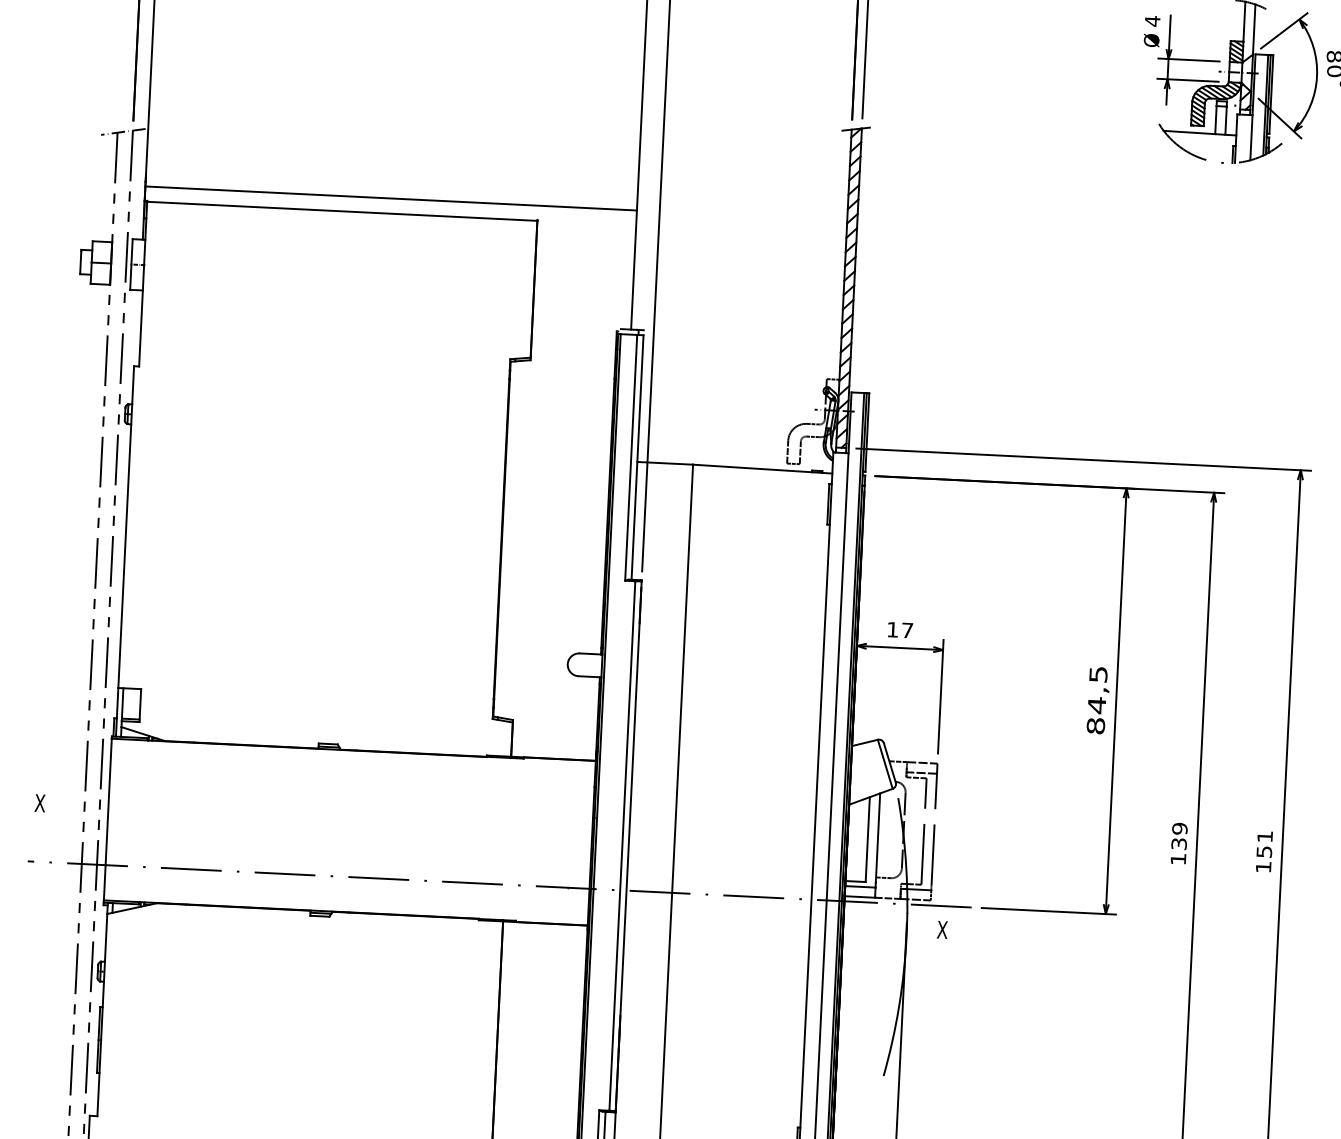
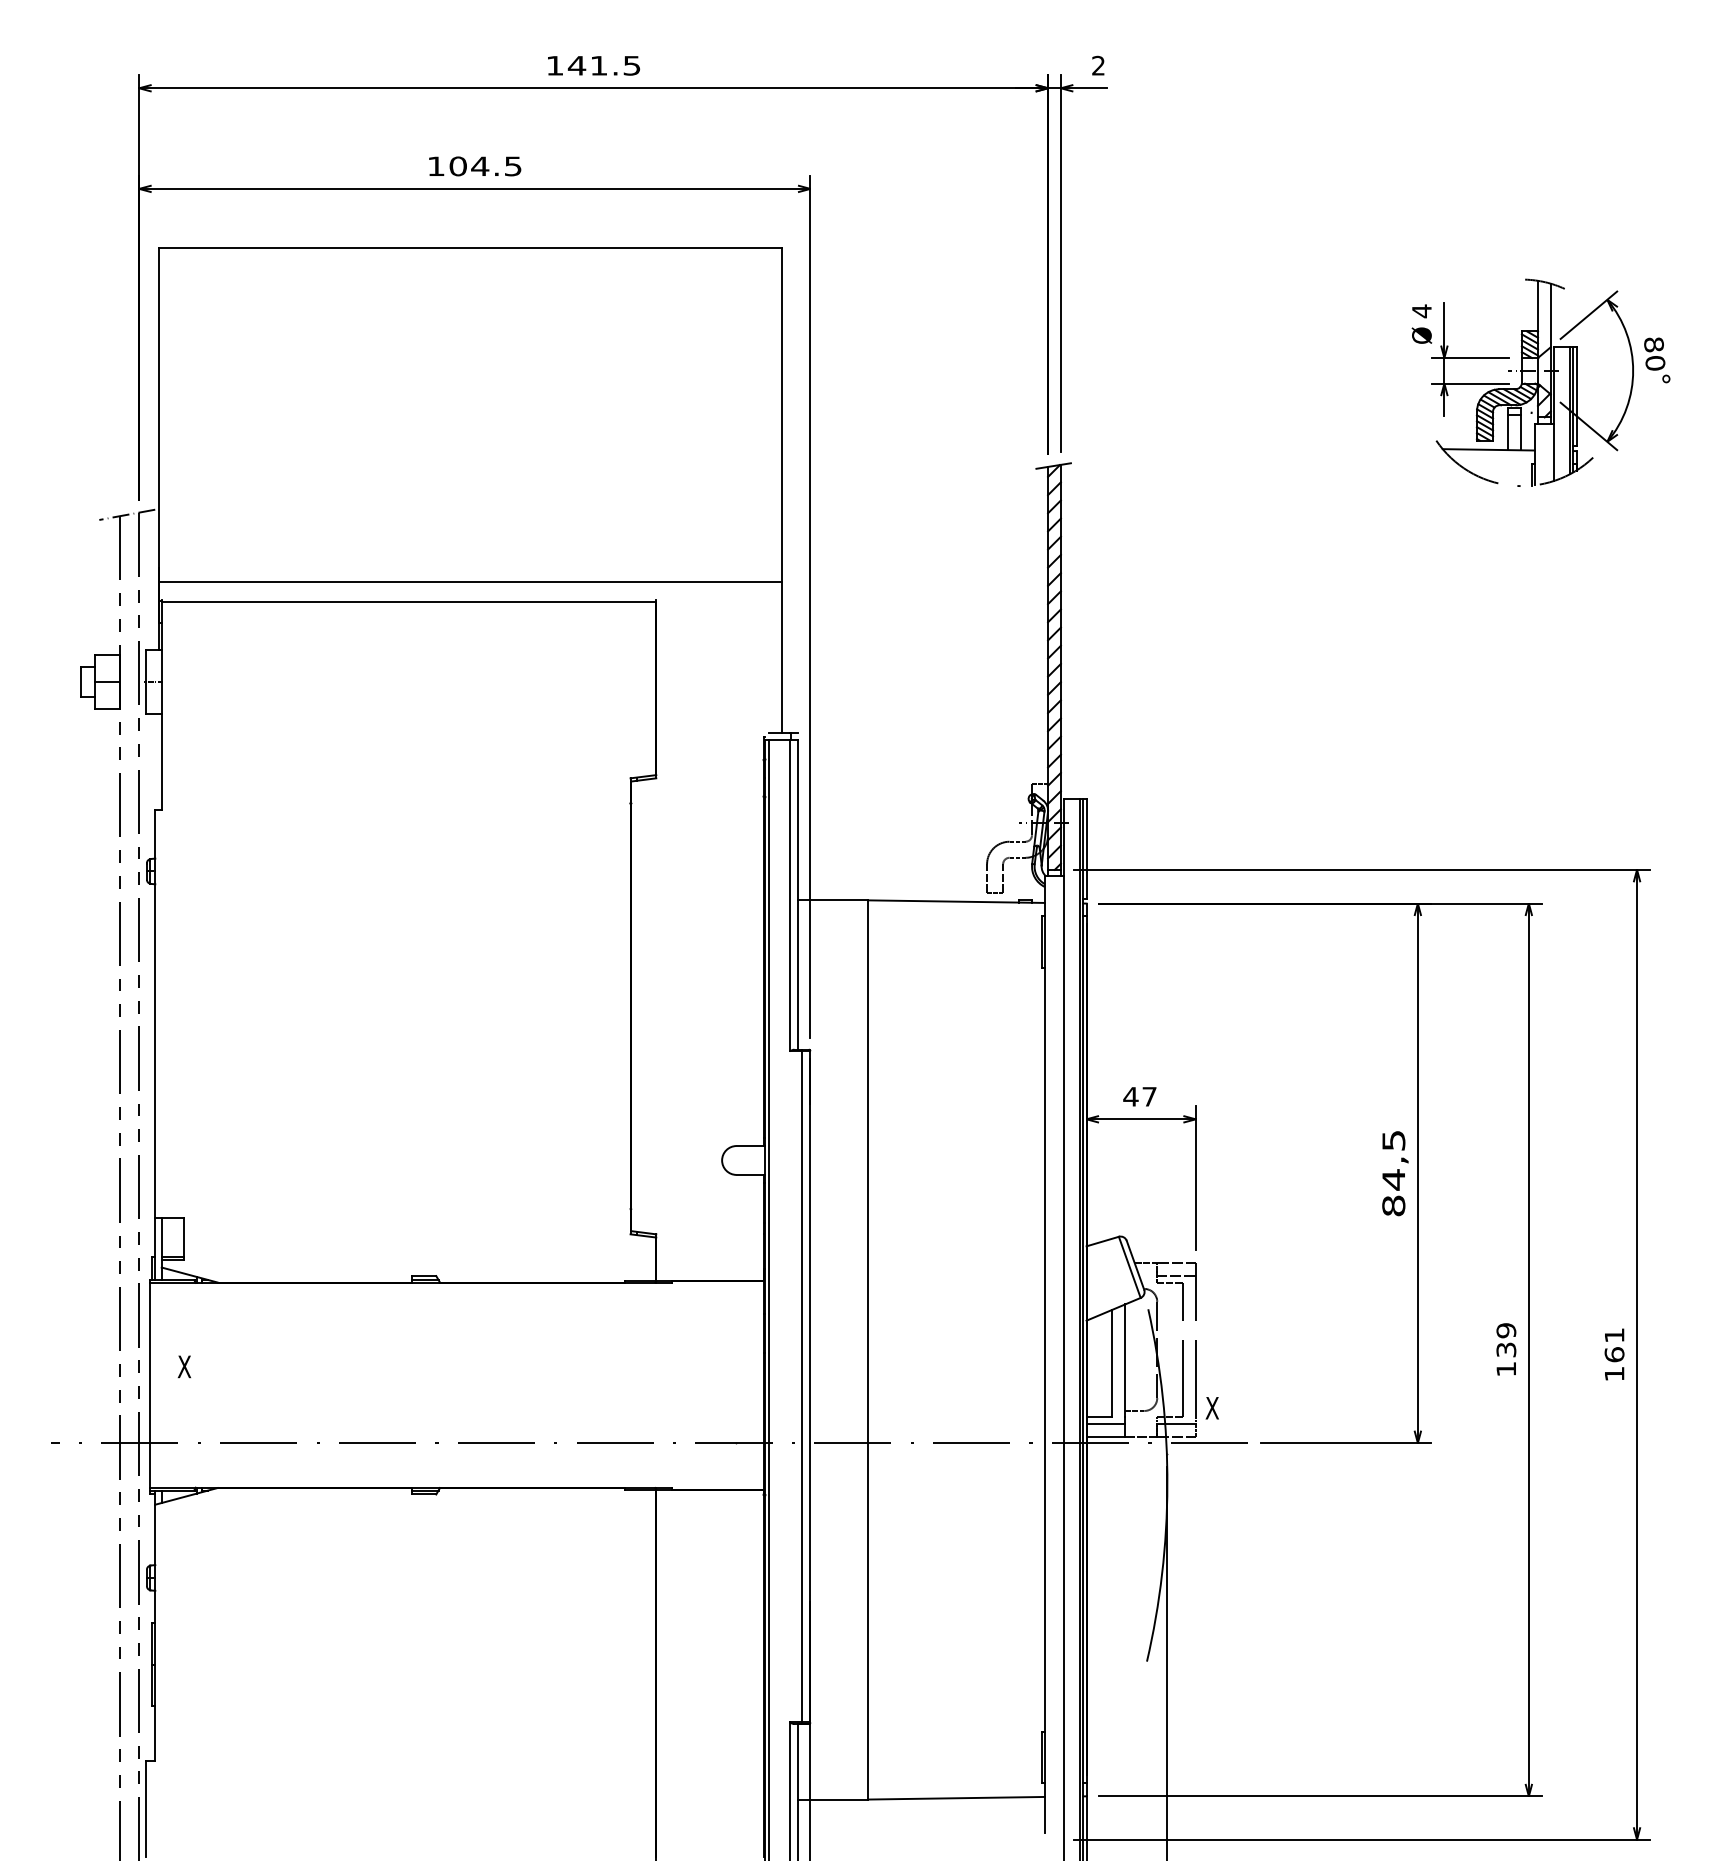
text: (892, 629) -> (1130, 1096), 17 -> 47
text: (39, 802) -> (183, 1366), moved
text: (1264, 851) -> (1614, 1354), 151 -> 161
text: (941, 930) -> (1211, 1408), moved

